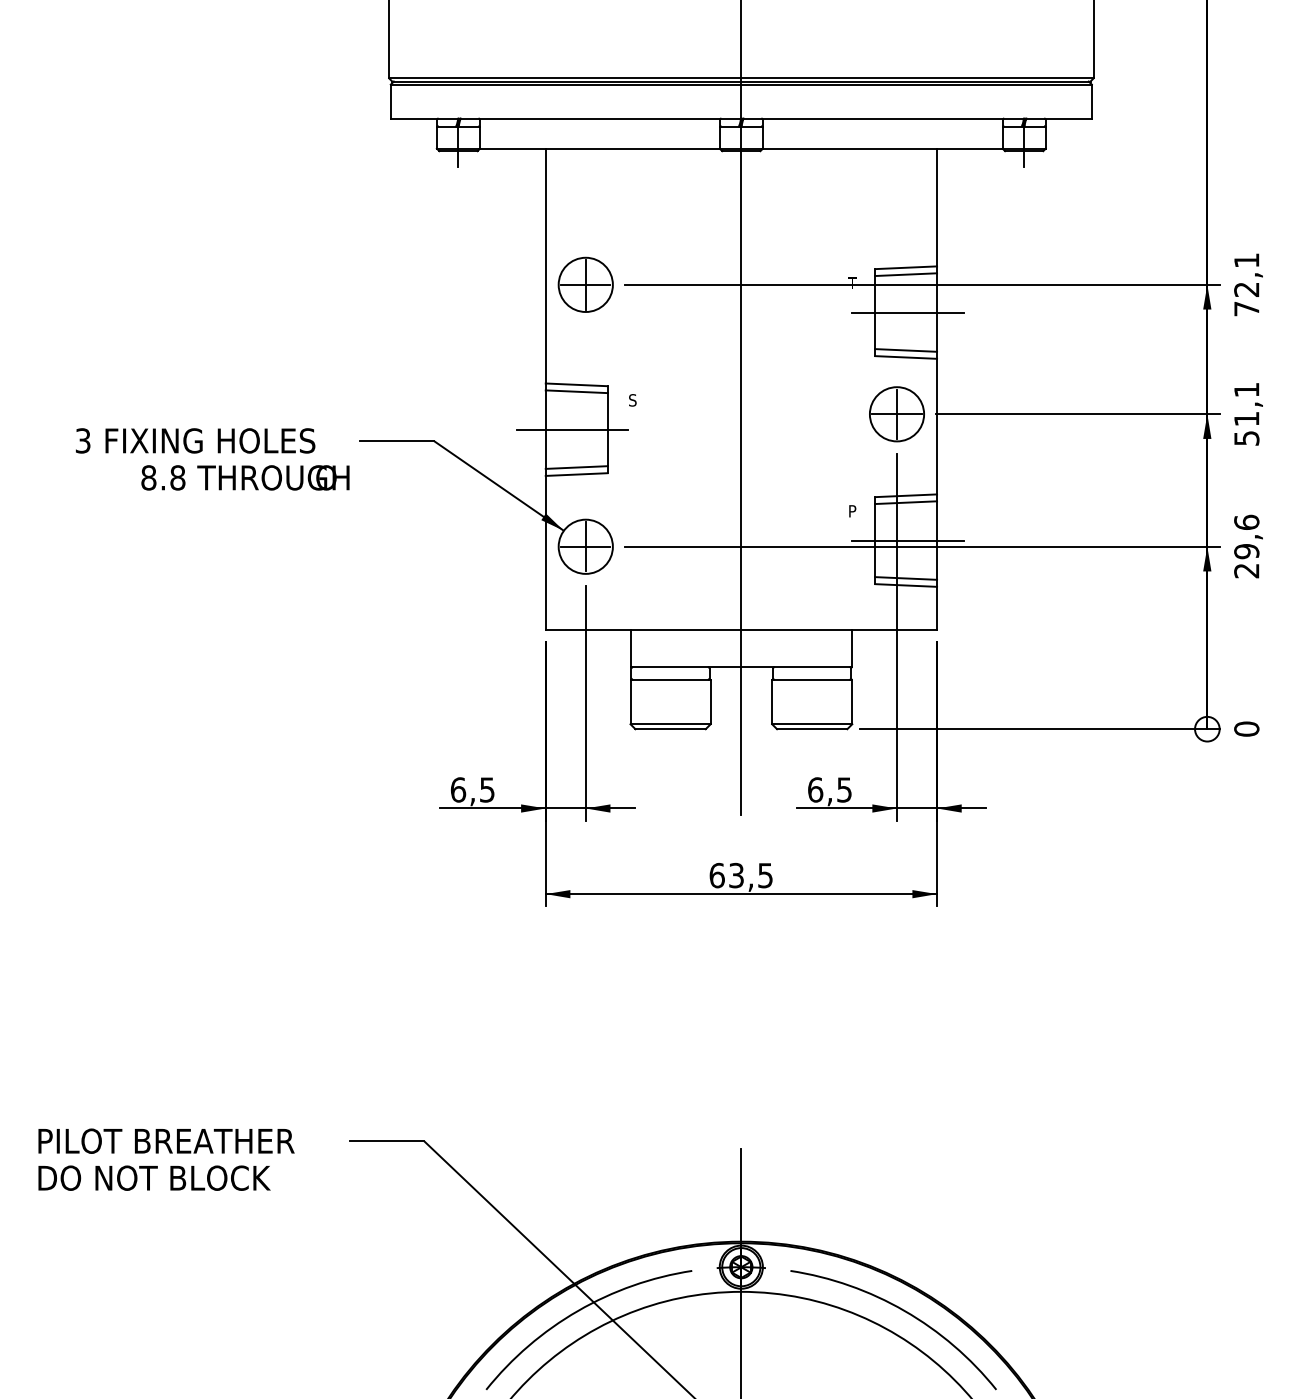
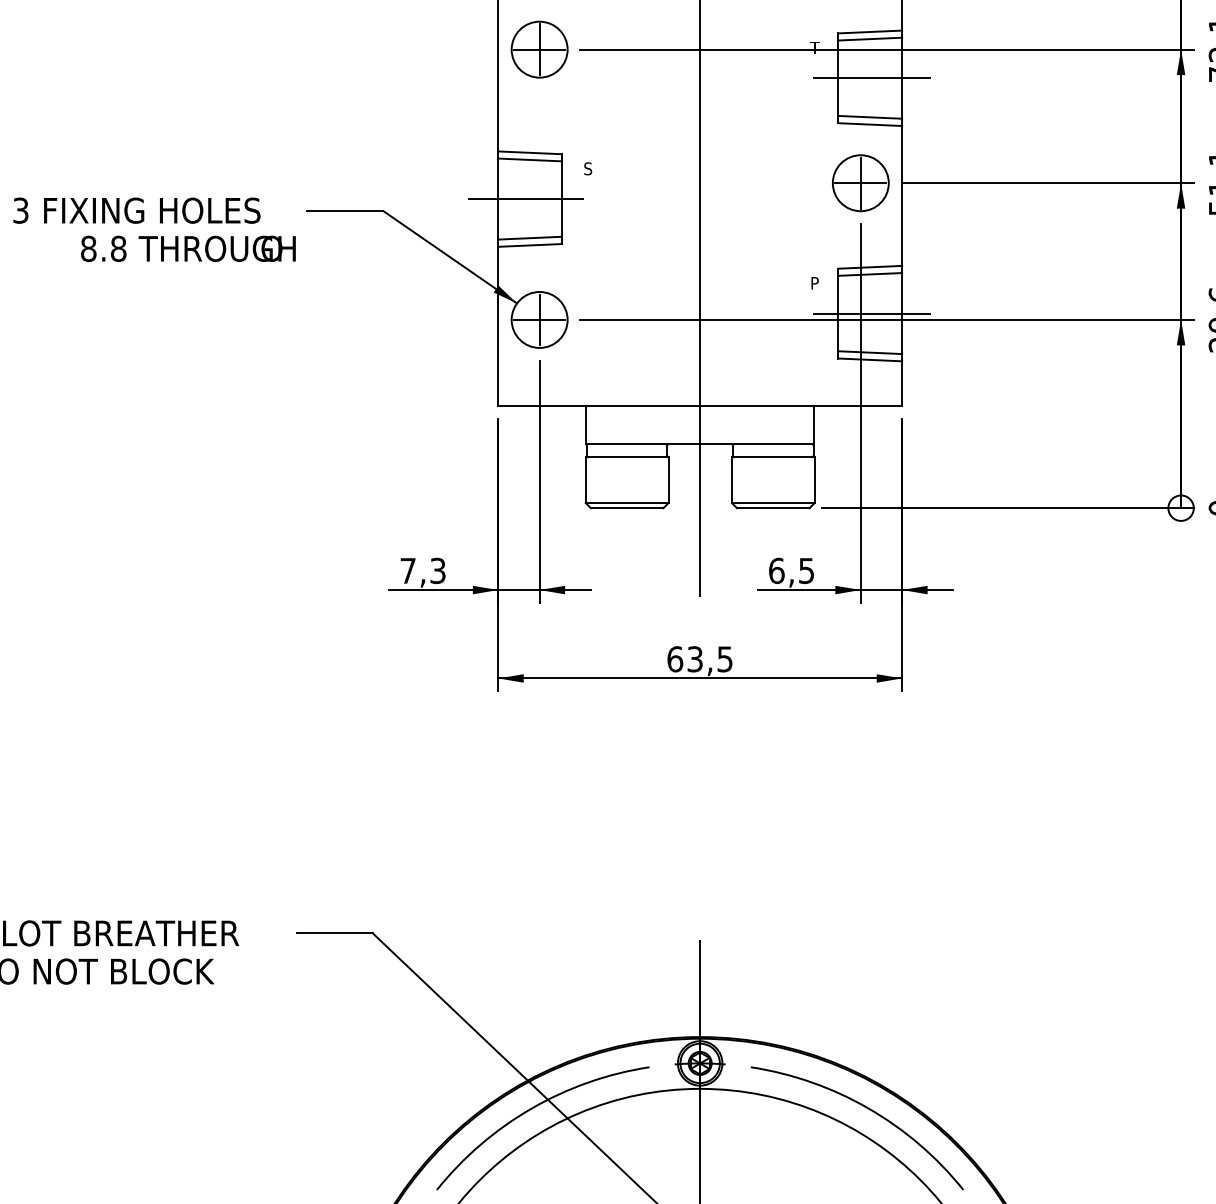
text: (472, 789) -> (422, 570), 6,5 -> 7,3

